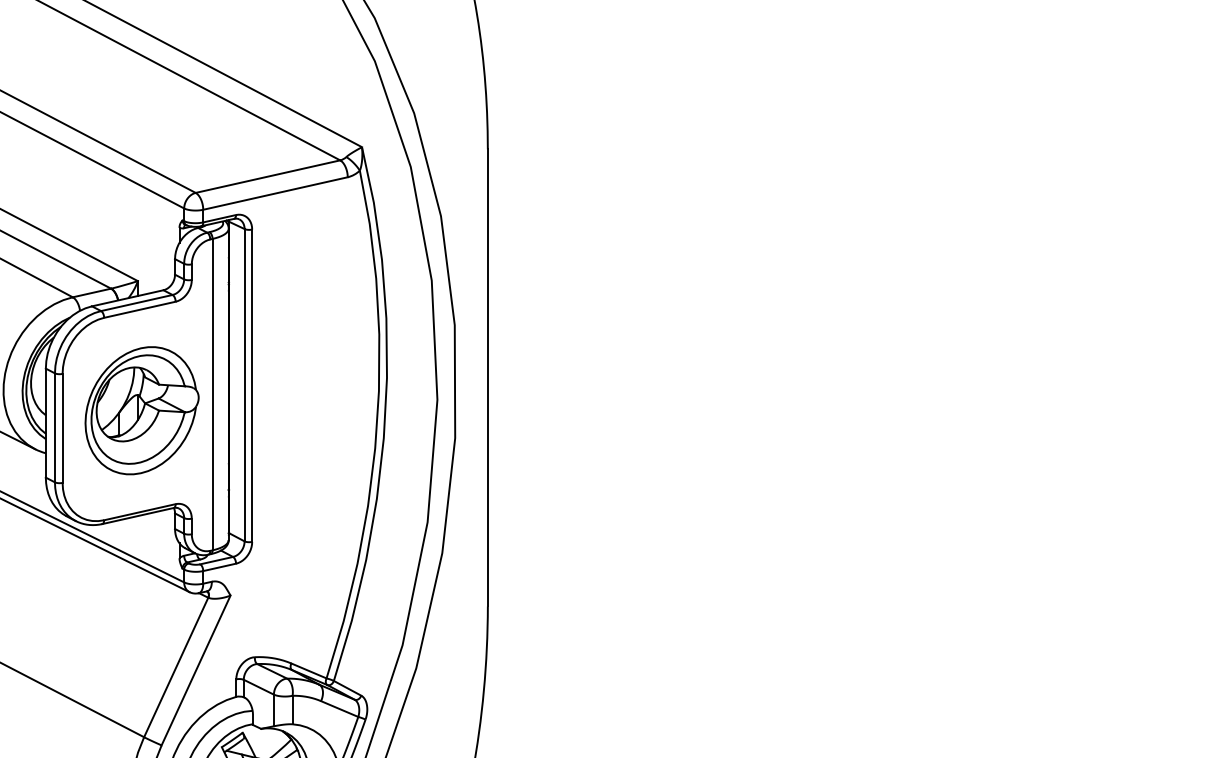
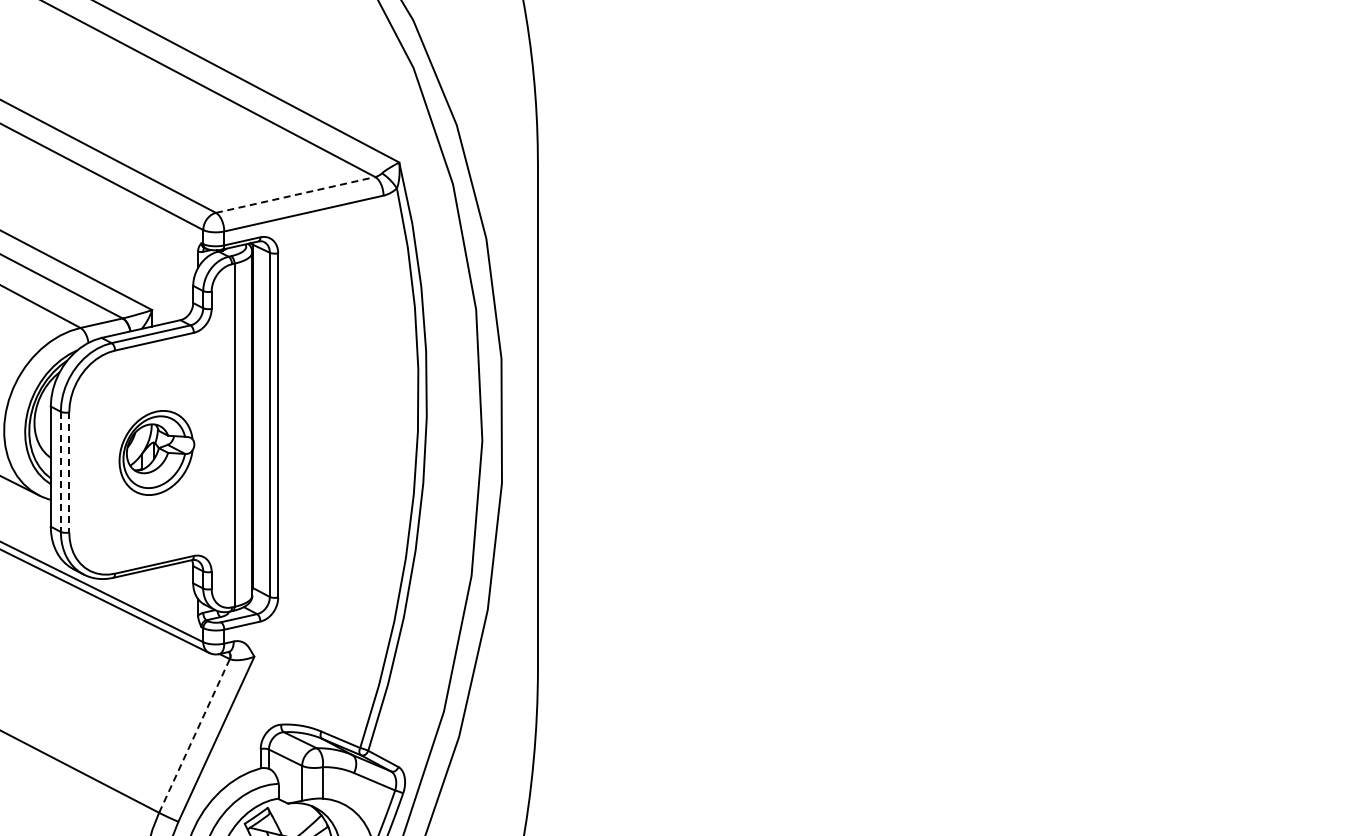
line: (267, 176) -> (295, 194), solid -> dashed
part: (141, 410) -> (156, 452), size x0.6
line: (54, 428) -> (60, 472), solid -> dashed
line: (62, 428) -> (69, 472), solid -> dashed
line: (176, 667) -> (194, 735), solid -> dashed

